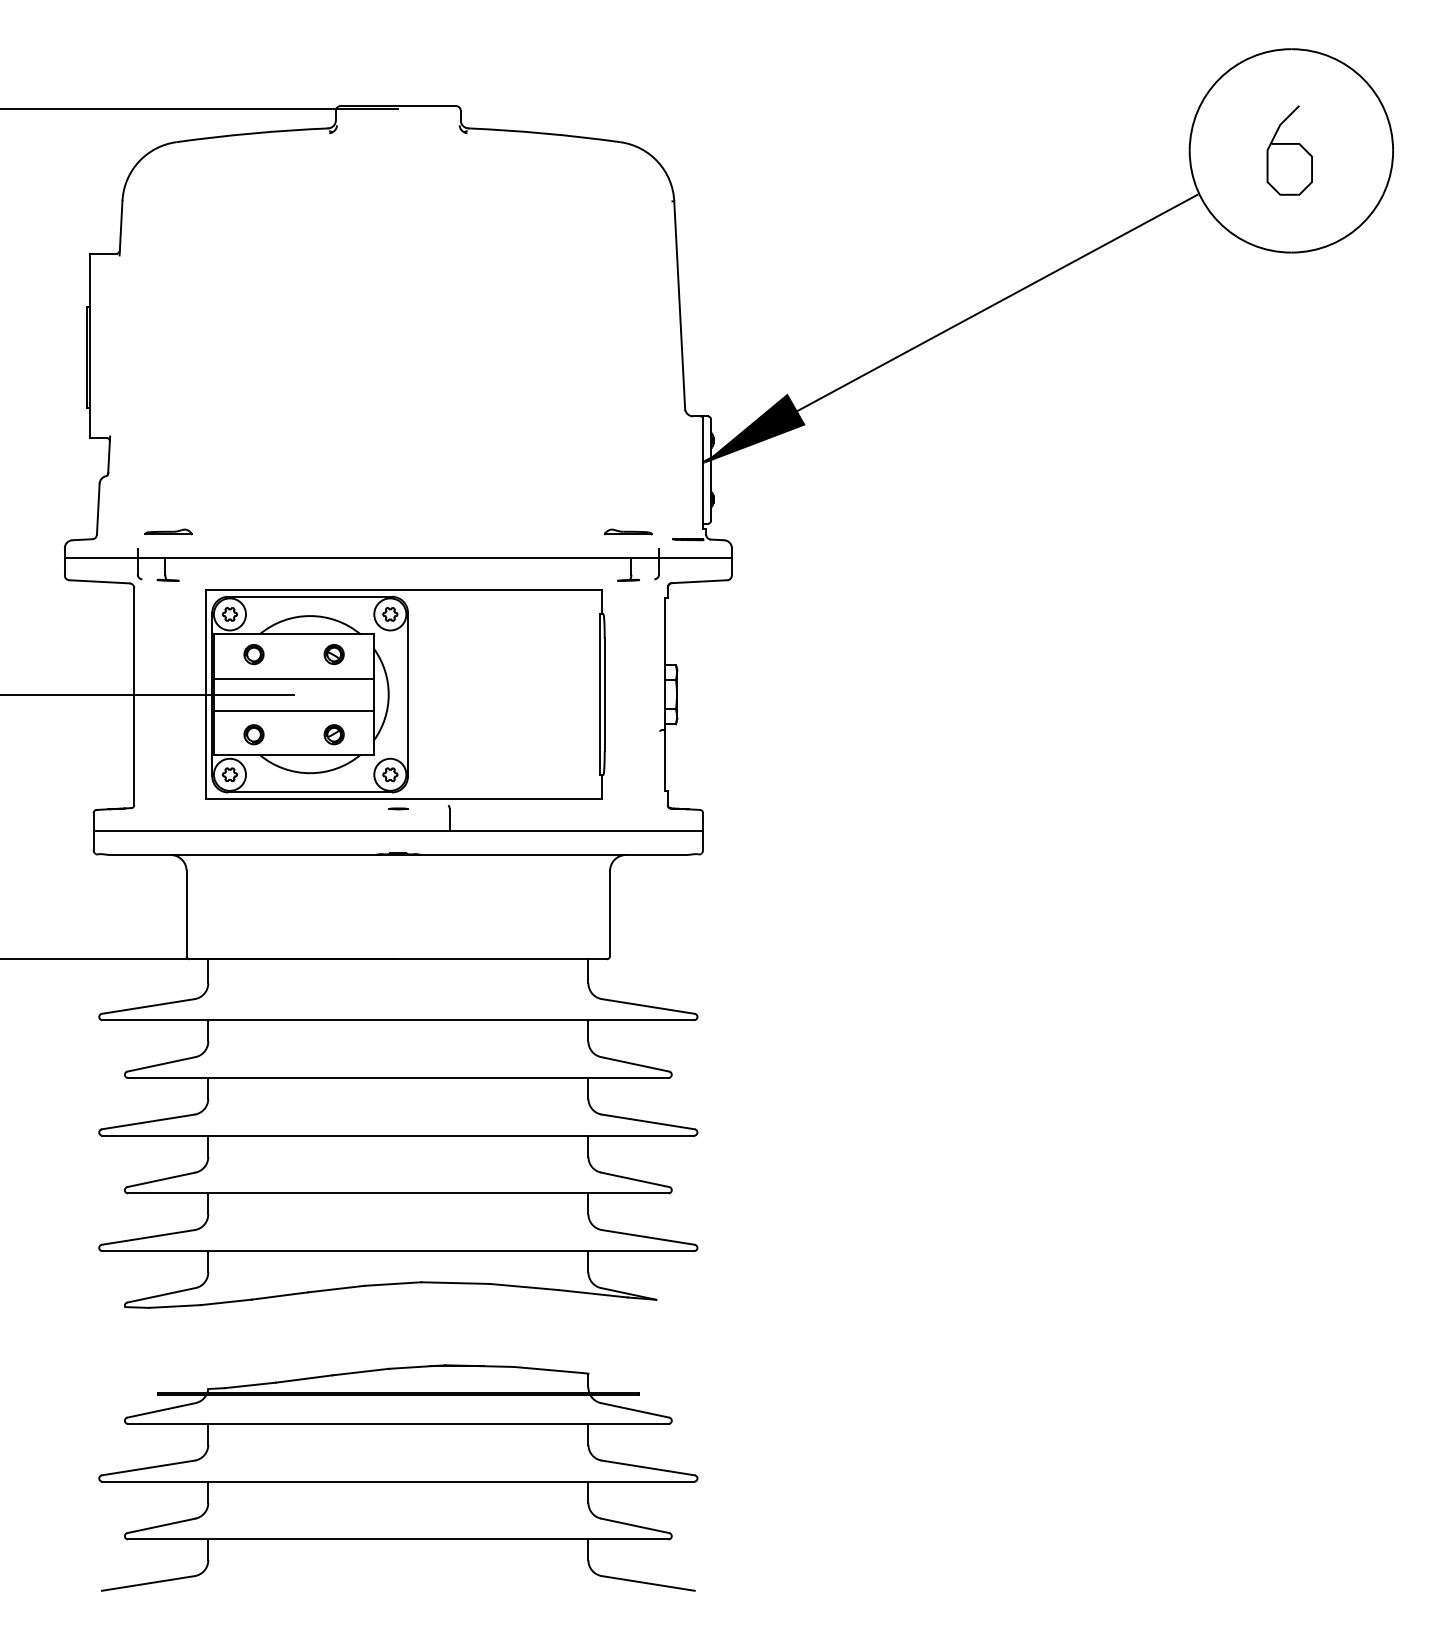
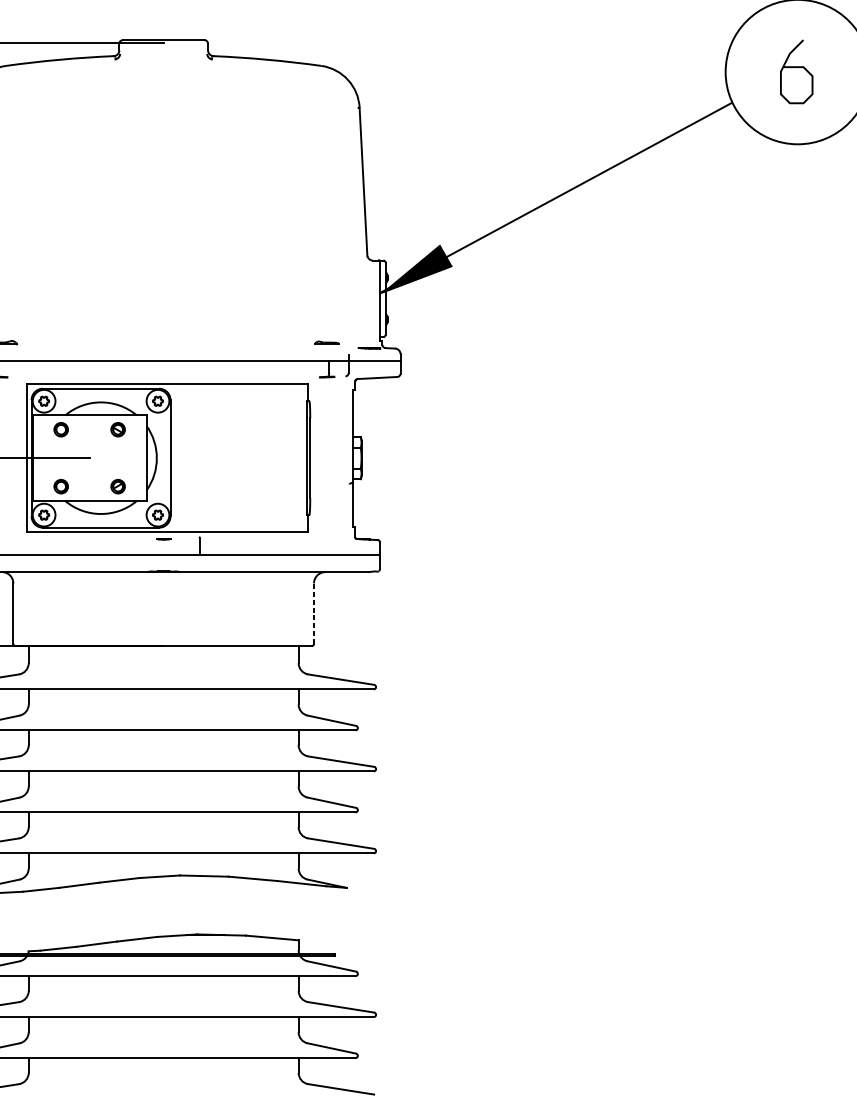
part: (627, 531) -> (326, 342), size x0.7
line: (293, 678) -> (89, 446), removed
line: (293, 710) -> (89, 469), removed
line: (610, 913) -> (314, 613), solid -> dashed

